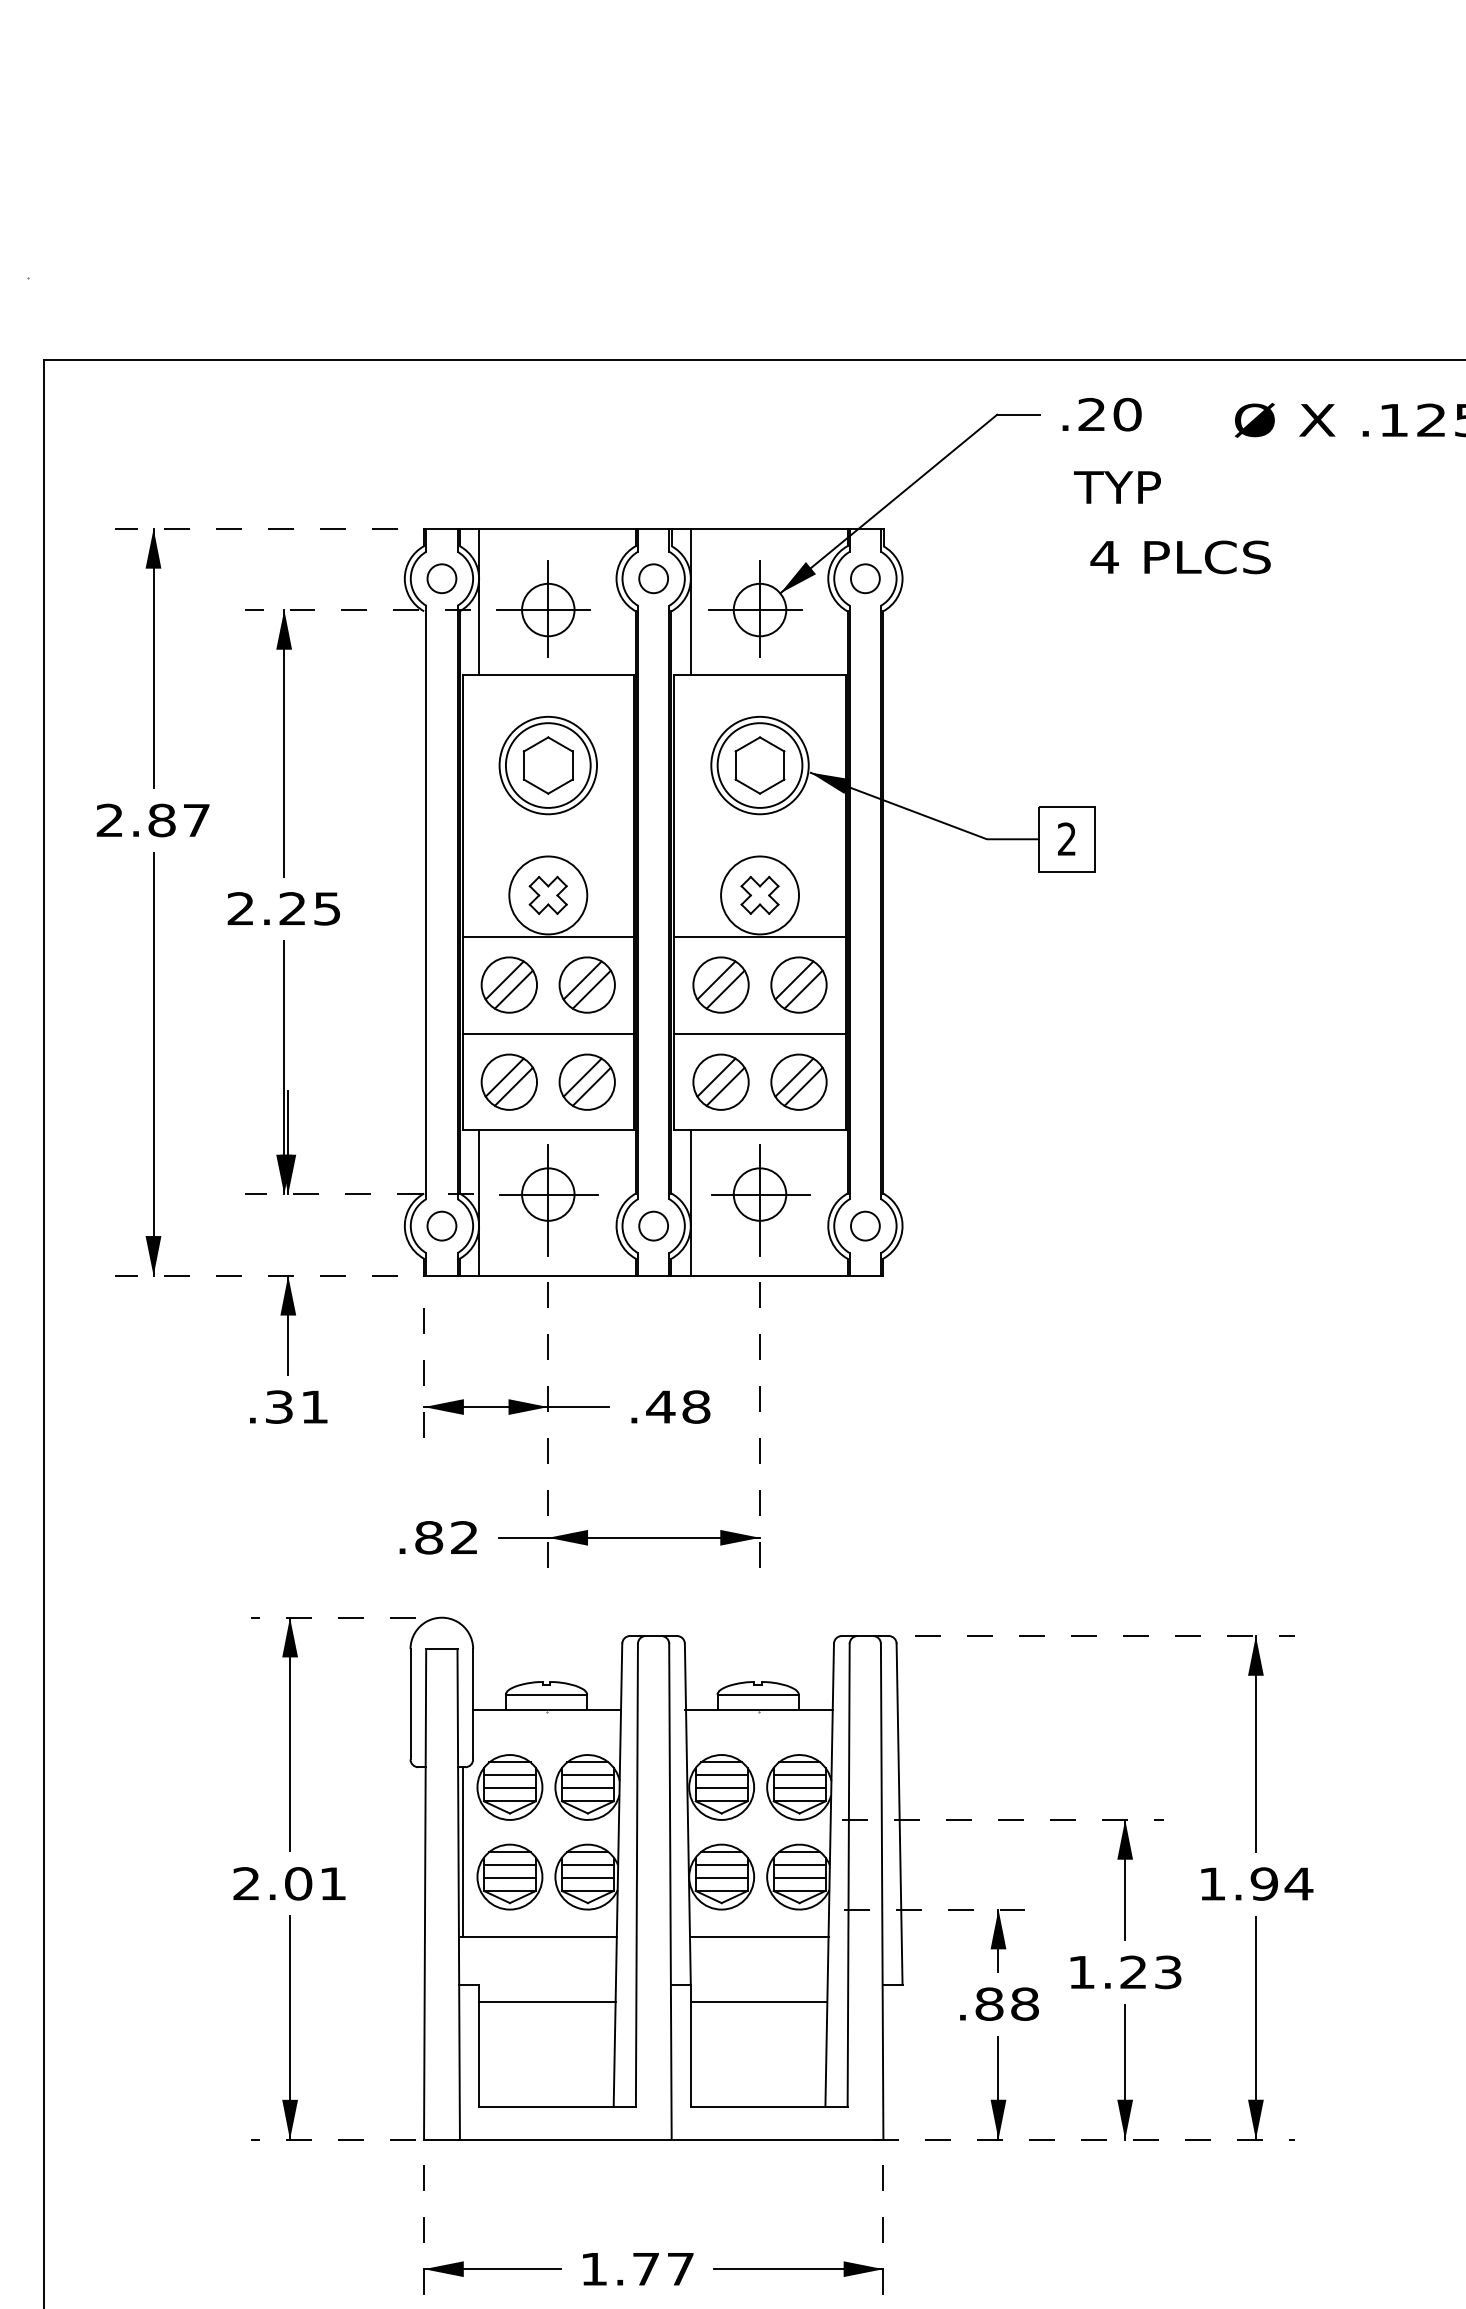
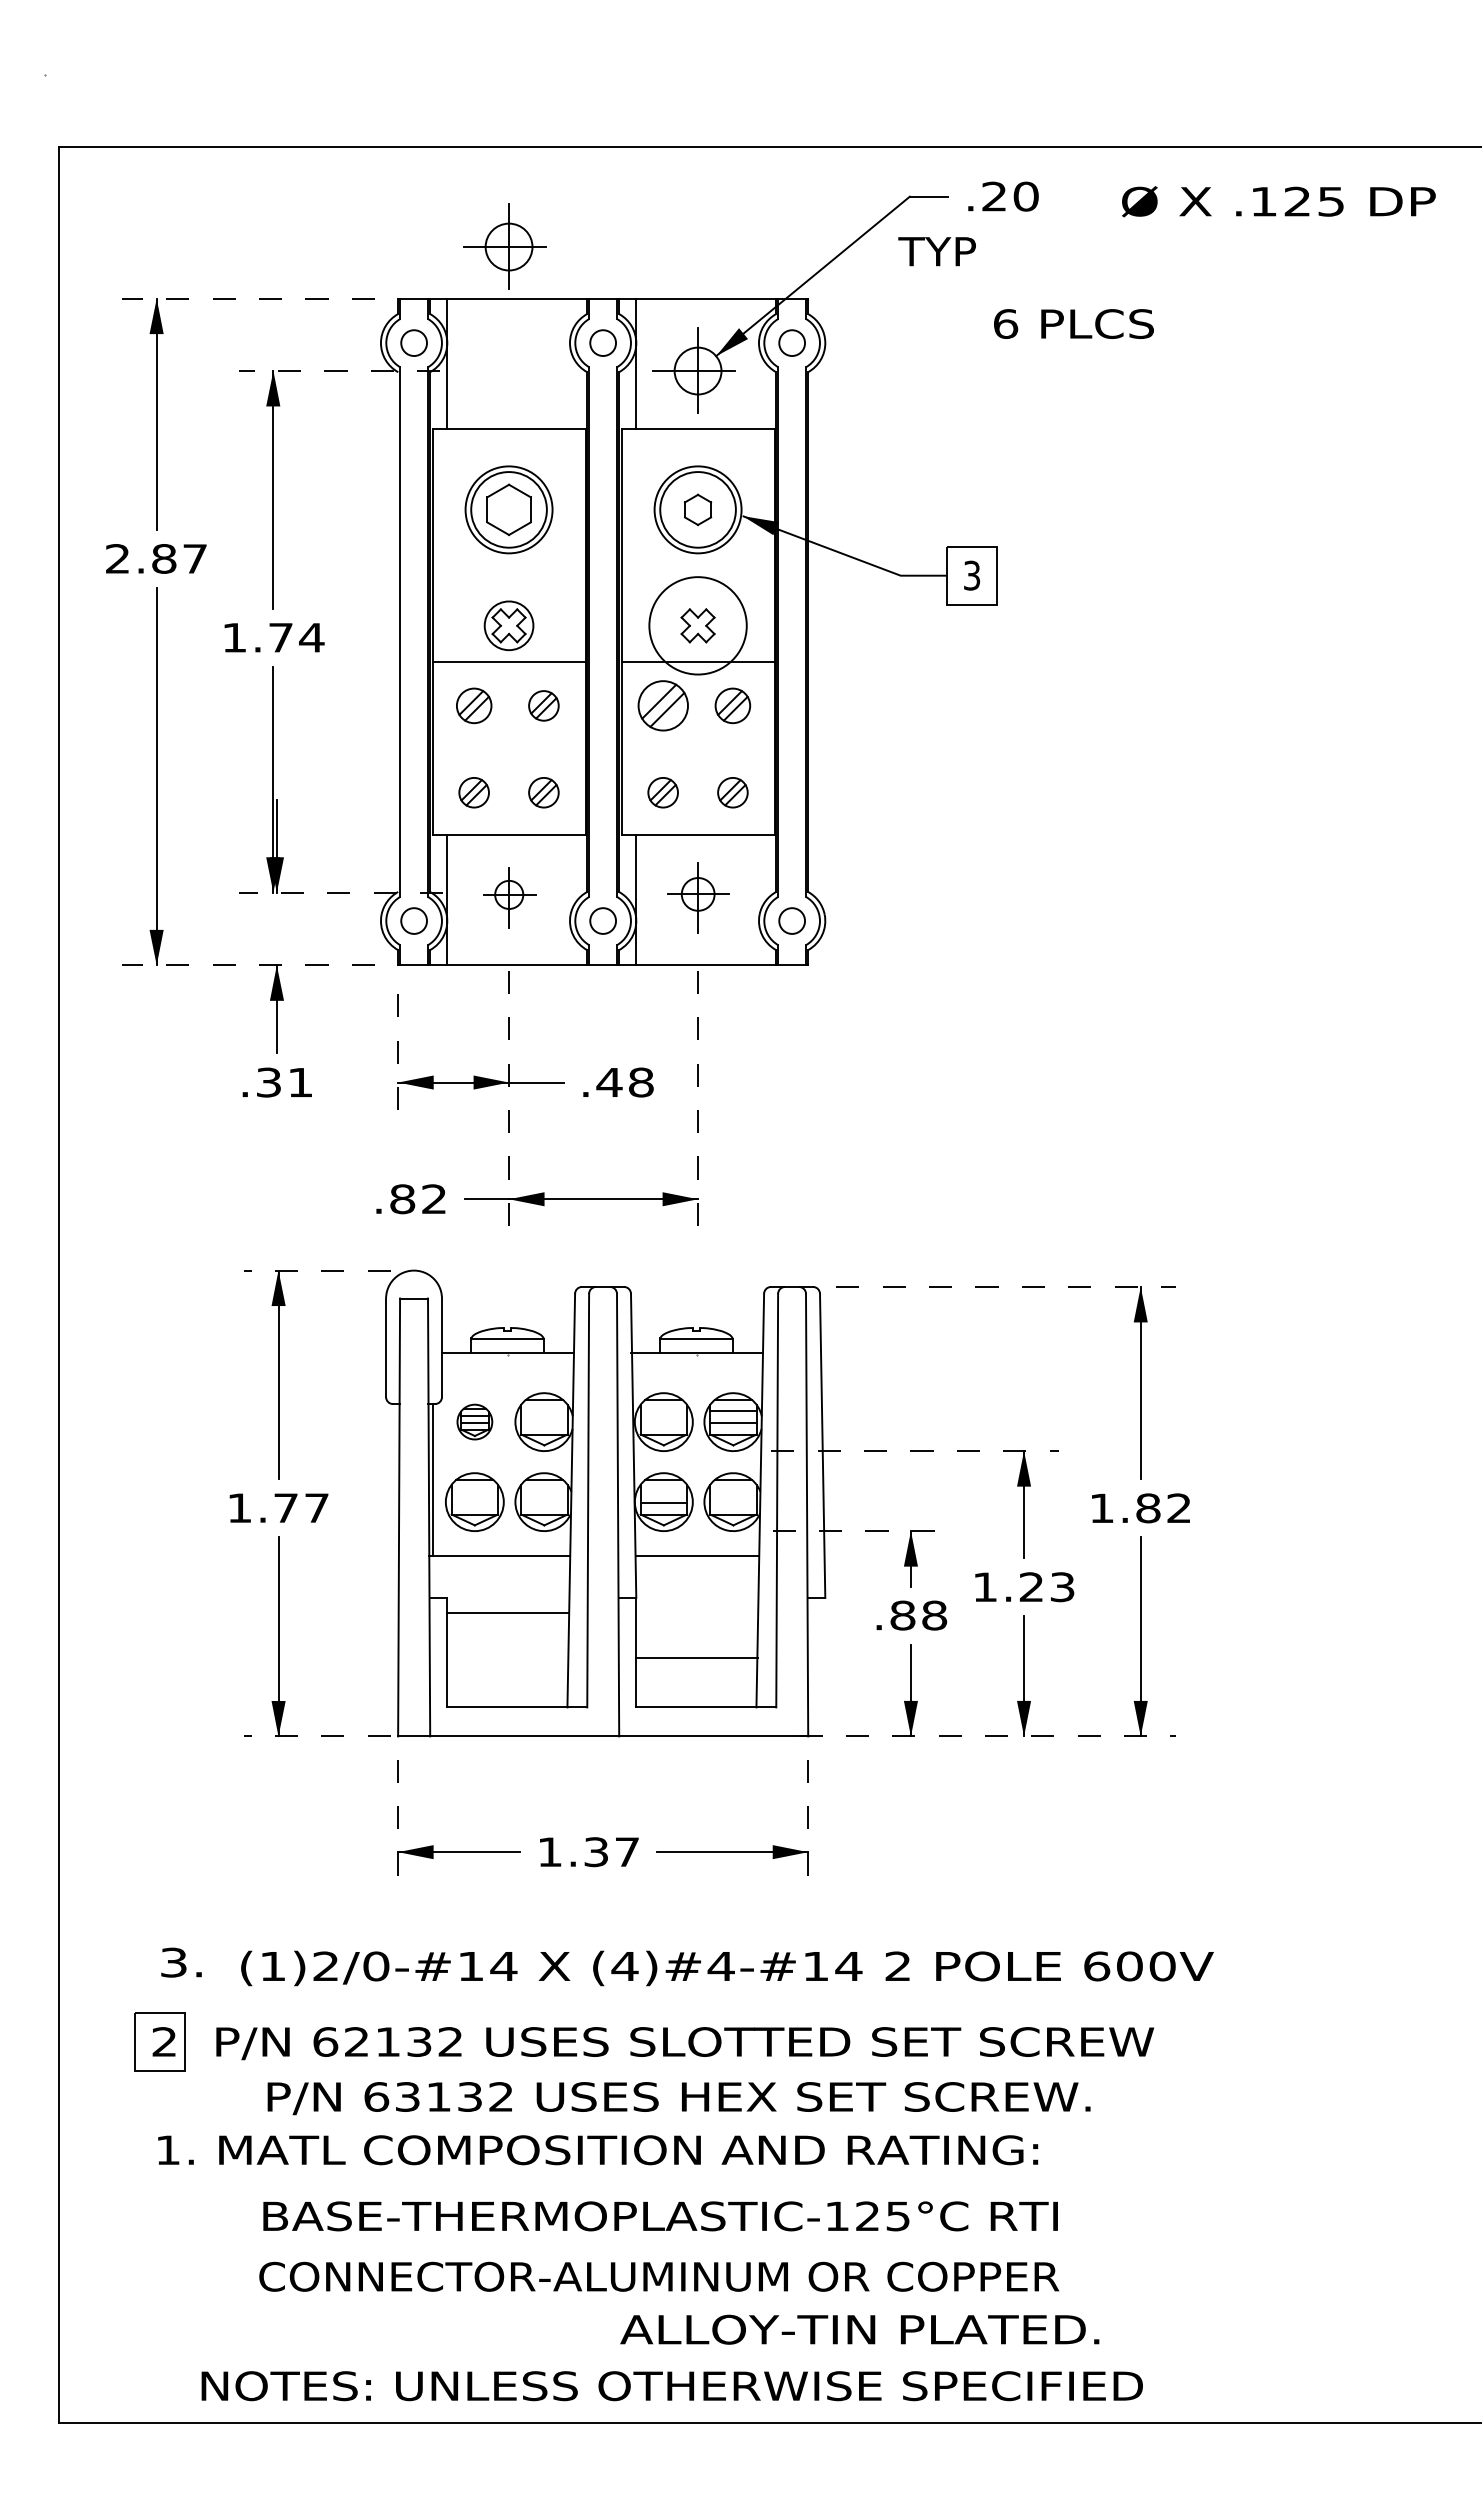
text: (1116, 487) -> (936, 251), moved
text: (1104, 557) -> (1005, 324), 4 -> 6
part: (543, 609) -> (504, 246), moved
part: (759, 765) -> (697, 509), size x0.6
text: (1067, 839) -> (972, 575), 2 -> 3
circle: (547, 895) -> (508, 625), size x0.7
circle: (759, 895) -> (697, 625), size x1.4
text: (284, 908) -> (273, 637), 2.25 -> 1.74
part: (508, 984) -> (473, 705), size x0.7
part: (586, 984) -> (543, 705), size x0.6
part: (798, 984) -> (732, 705), size x0.7
line: (547, 1033) -> (508, 749), removed
line: (759, 1033) -> (697, 749), removed
part: (508, 1082) -> (473, 792), size x0.6
part: (586, 1082) -> (543, 792), size x0.6
part: (720, 1082) -> (662, 792), size x0.6
part: (798, 1082) -> (732, 792), size x0.6
part: (548, 1199) -> (509, 897), size x0.6
part: (760, 1199) -> (698, 897), size x0.7
line: (587, 1775) -> (544, 1411), removed
line: (721, 1775) -> (663, 1411), removed
part: (509, 1786) -> (474, 1421), size x0.6
line: (587, 1787) -> (544, 1422), removed
line: (721, 1787) -> (663, 1422), removed
line: (509, 1865) -> (474, 1491), removed
line: (587, 1865) -> (544, 1491), removed
line: (721, 1865) -> (663, 1491), removed
line: (799, 1865) -> (733, 1491), removed
line: (509, 1877) -> (474, 1502), removed
line: (587, 1877) -> (544, 1502), removed
line: (799, 1877) -> (733, 1502), removed
text: (290, 1884) -> (278, 1508), 2.01 -> 1.77
text: (1282, 1884) -> (1164, 1508), 1.94 -> 1.82
line: (759, 2001) -> (697, 1658), moved
text: (645, 2269) -> (595, 1852), 1.77 -> 1.37

